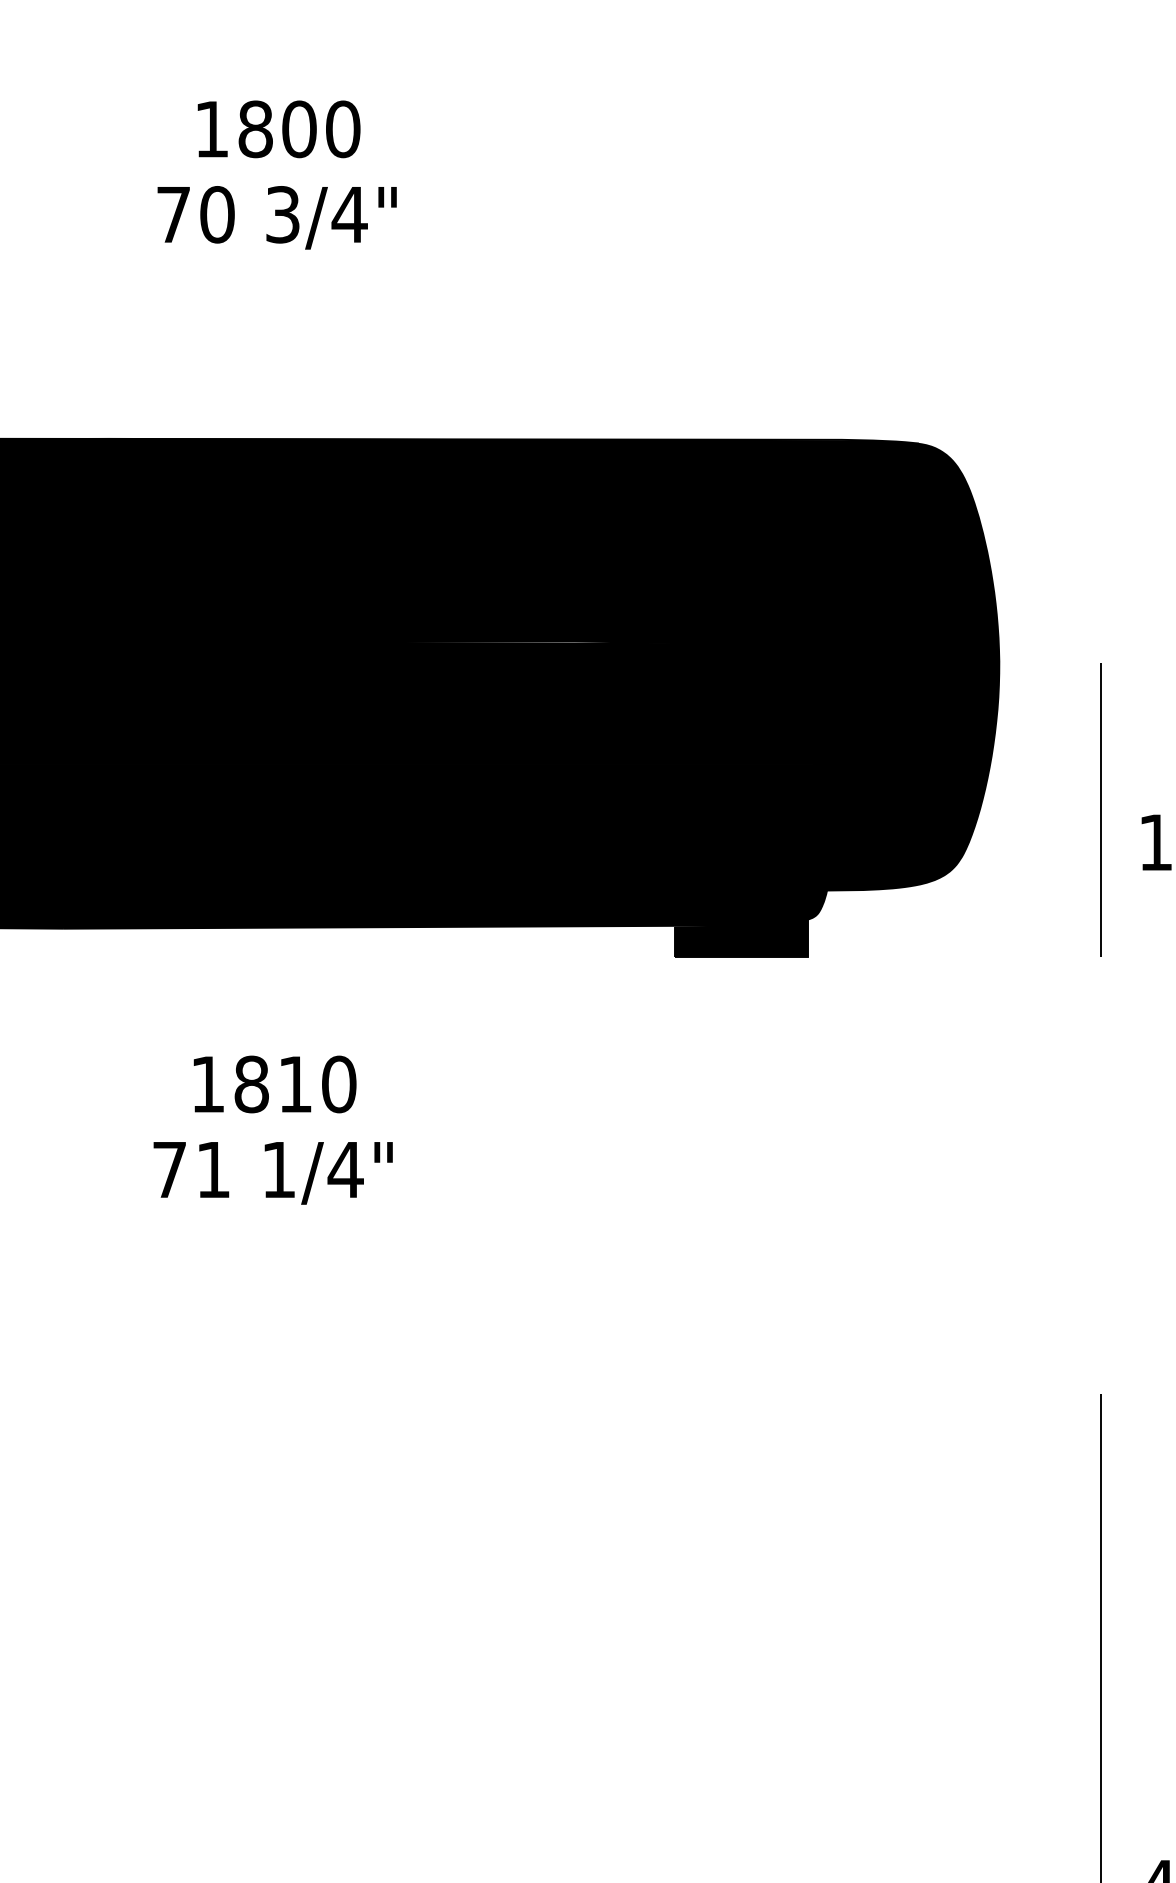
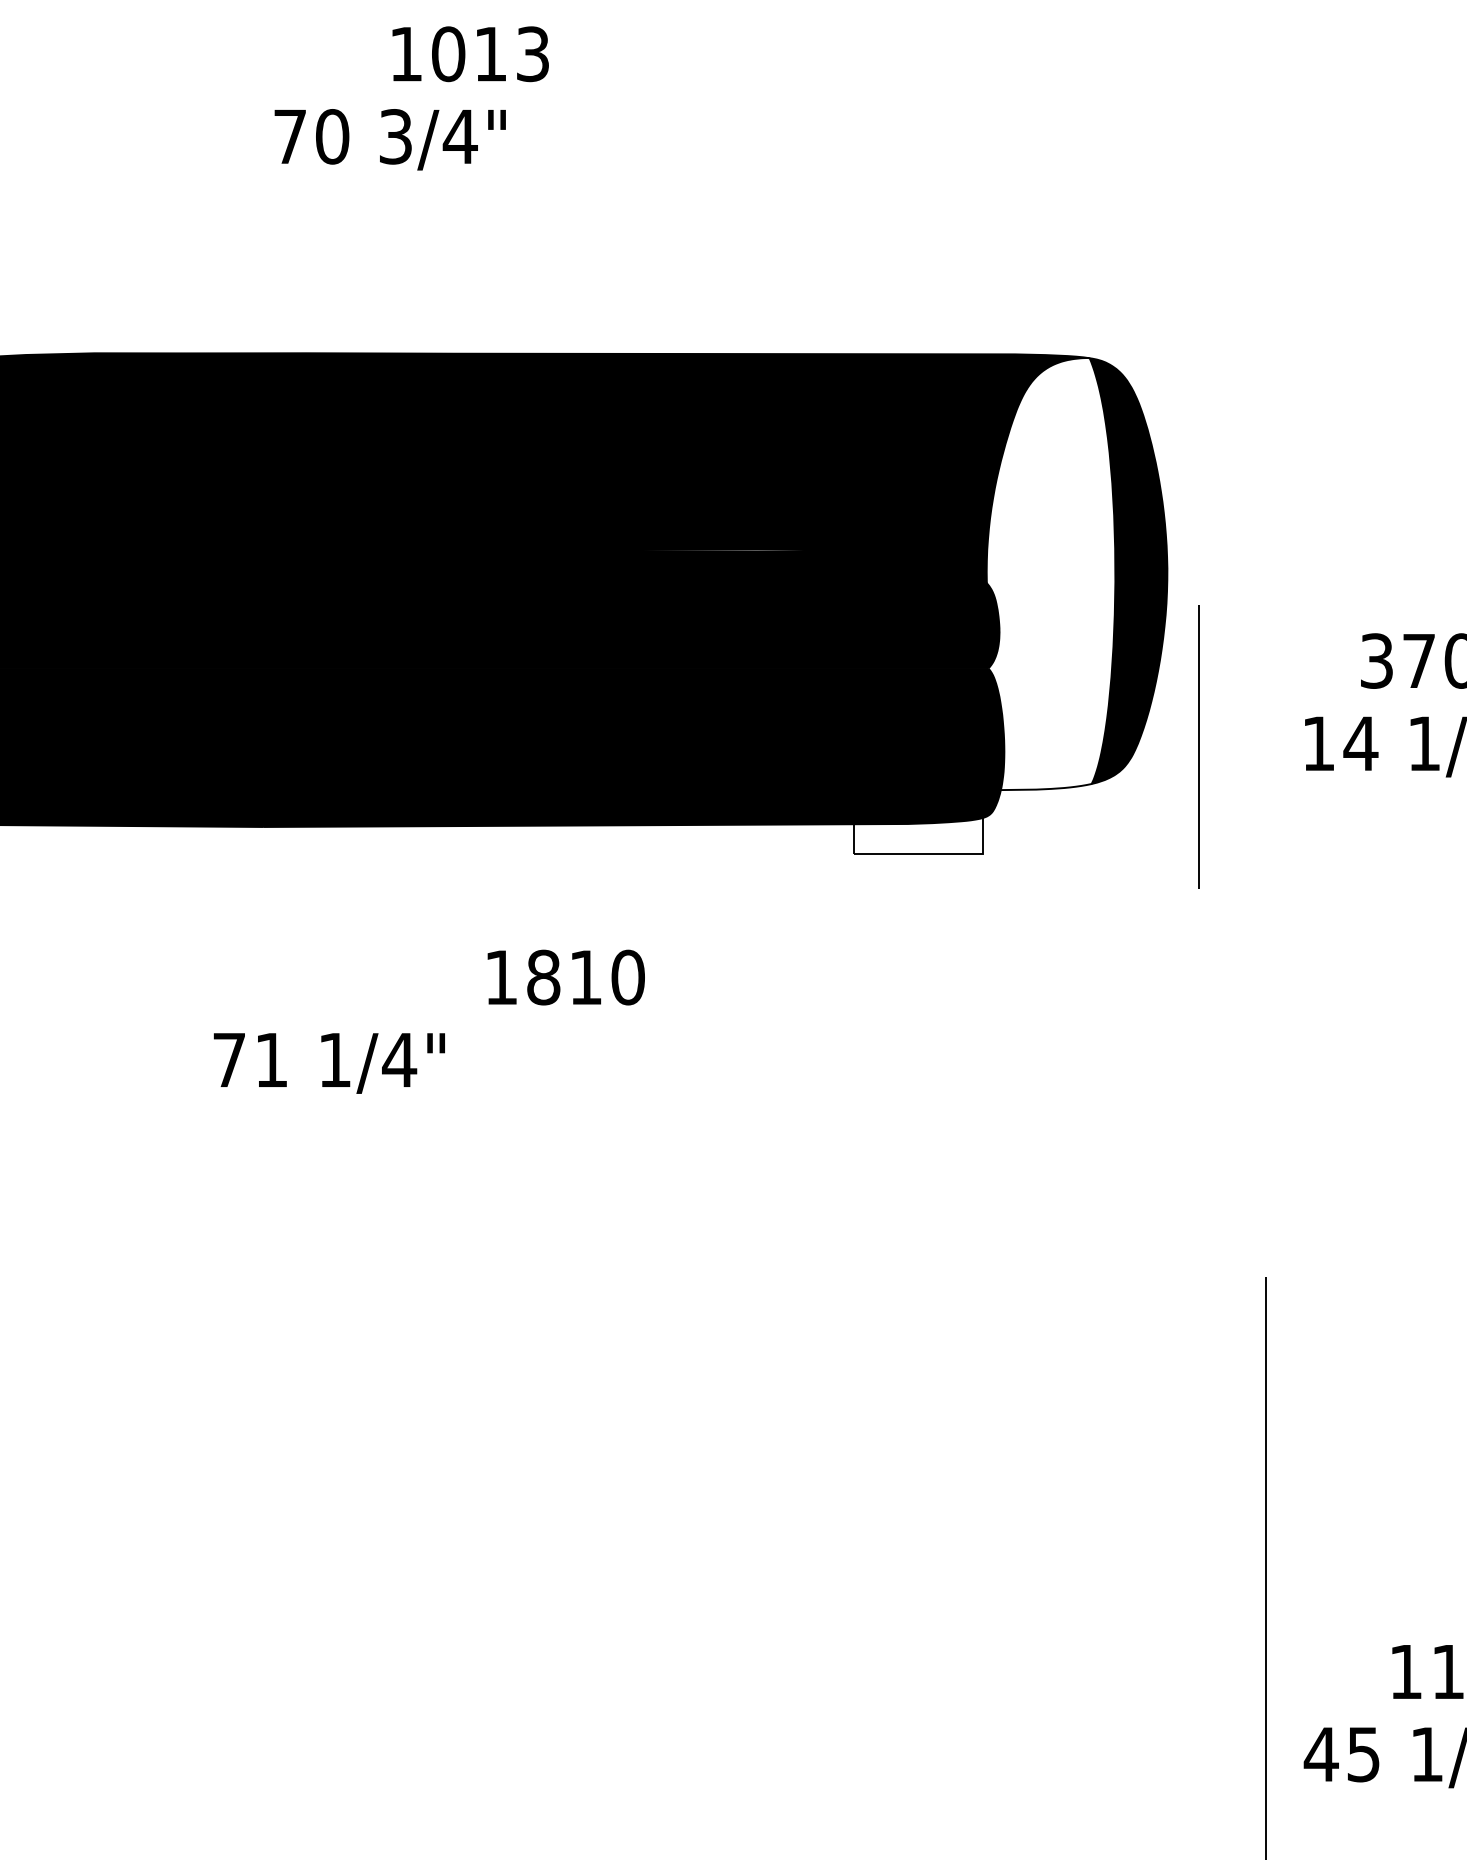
text: (299, 129) -> (490, 54), 1800 -> 1013
text: (276, 217) -> (389, 139), moved
fill: (878, 667) -> (1050, 574), removed
line: (1100, 809) -> (1198, 746), moved
fill: (740, 937) -> (917, 835), removed
text: (274, 1084) -> (565, 977), moved
text: (272, 1173) -> (328, 1063), moved

